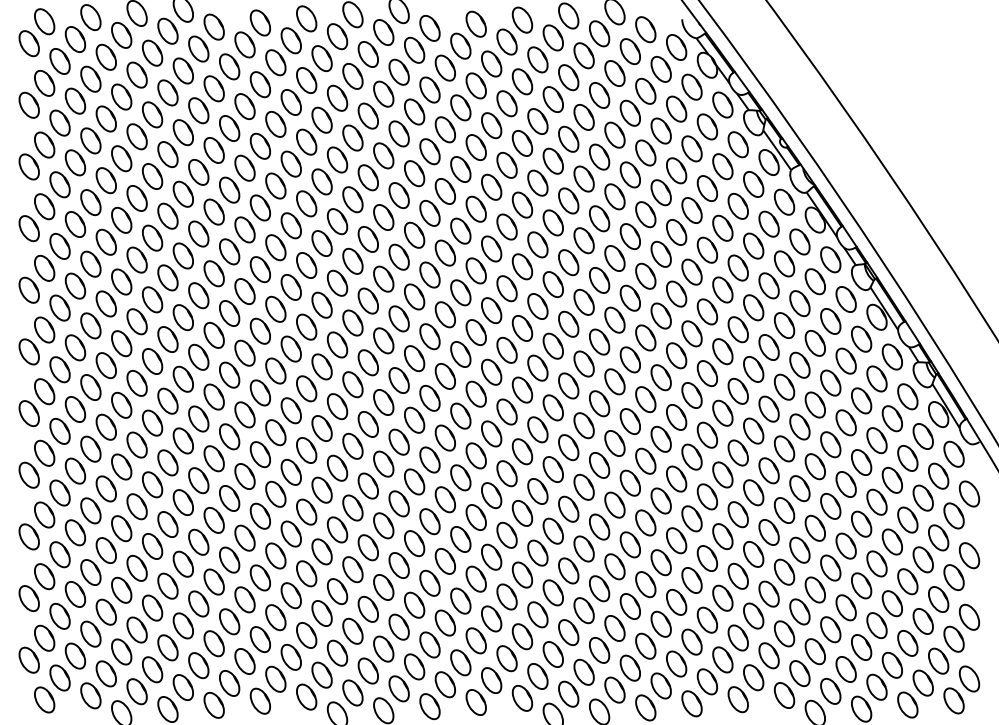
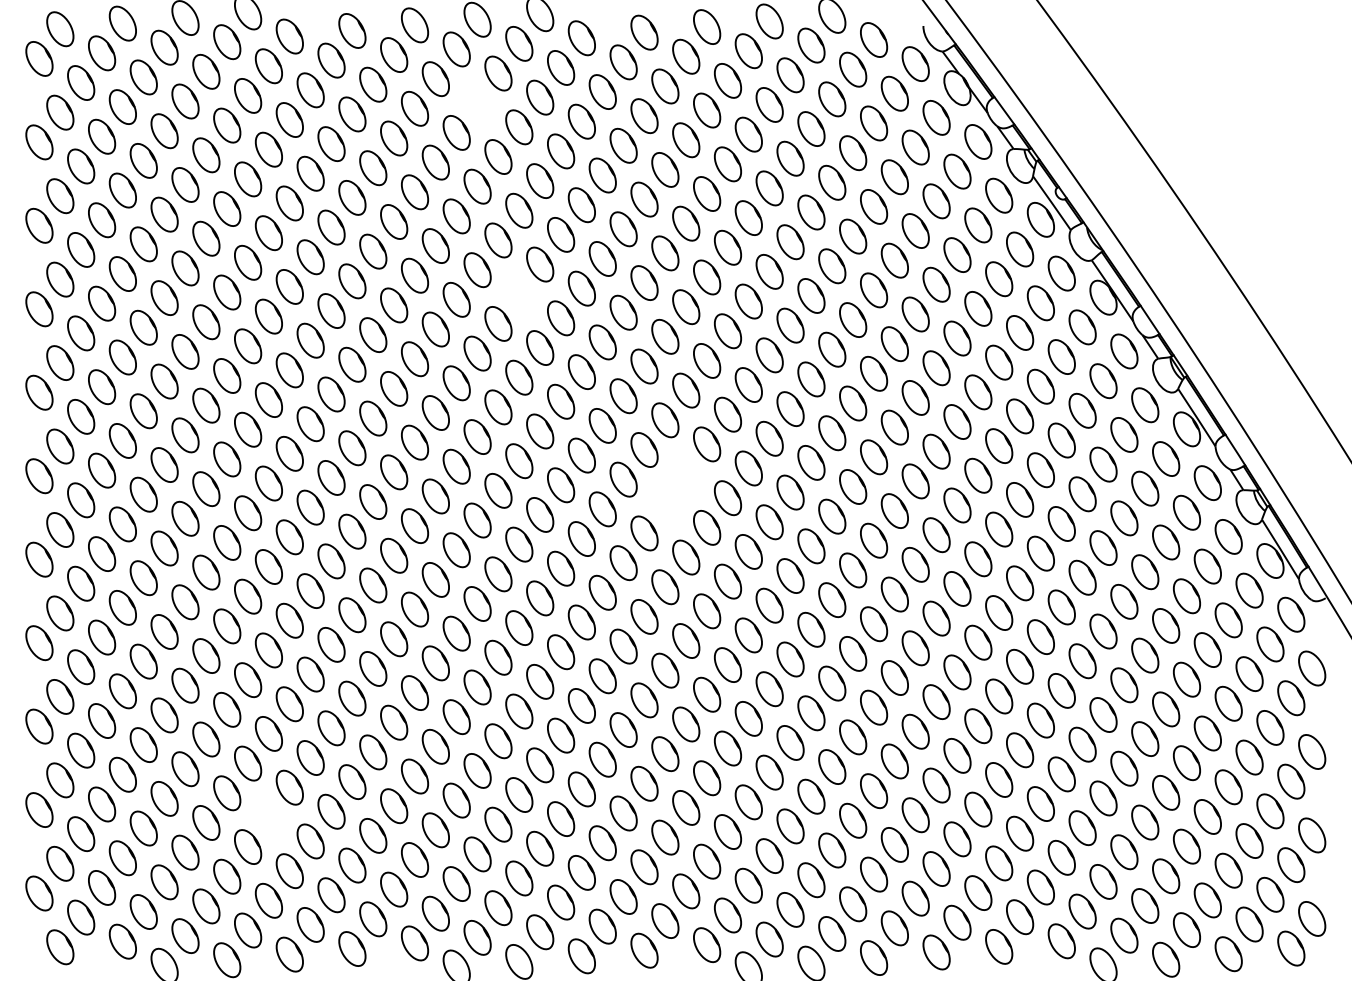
part: (352, 75) -> (477, 102), removed
part: (383, 217) -> (518, 294), removed
part: (499, 360) -> (676, 487), removed
part: (198, 603) -> (268, 816), removed

